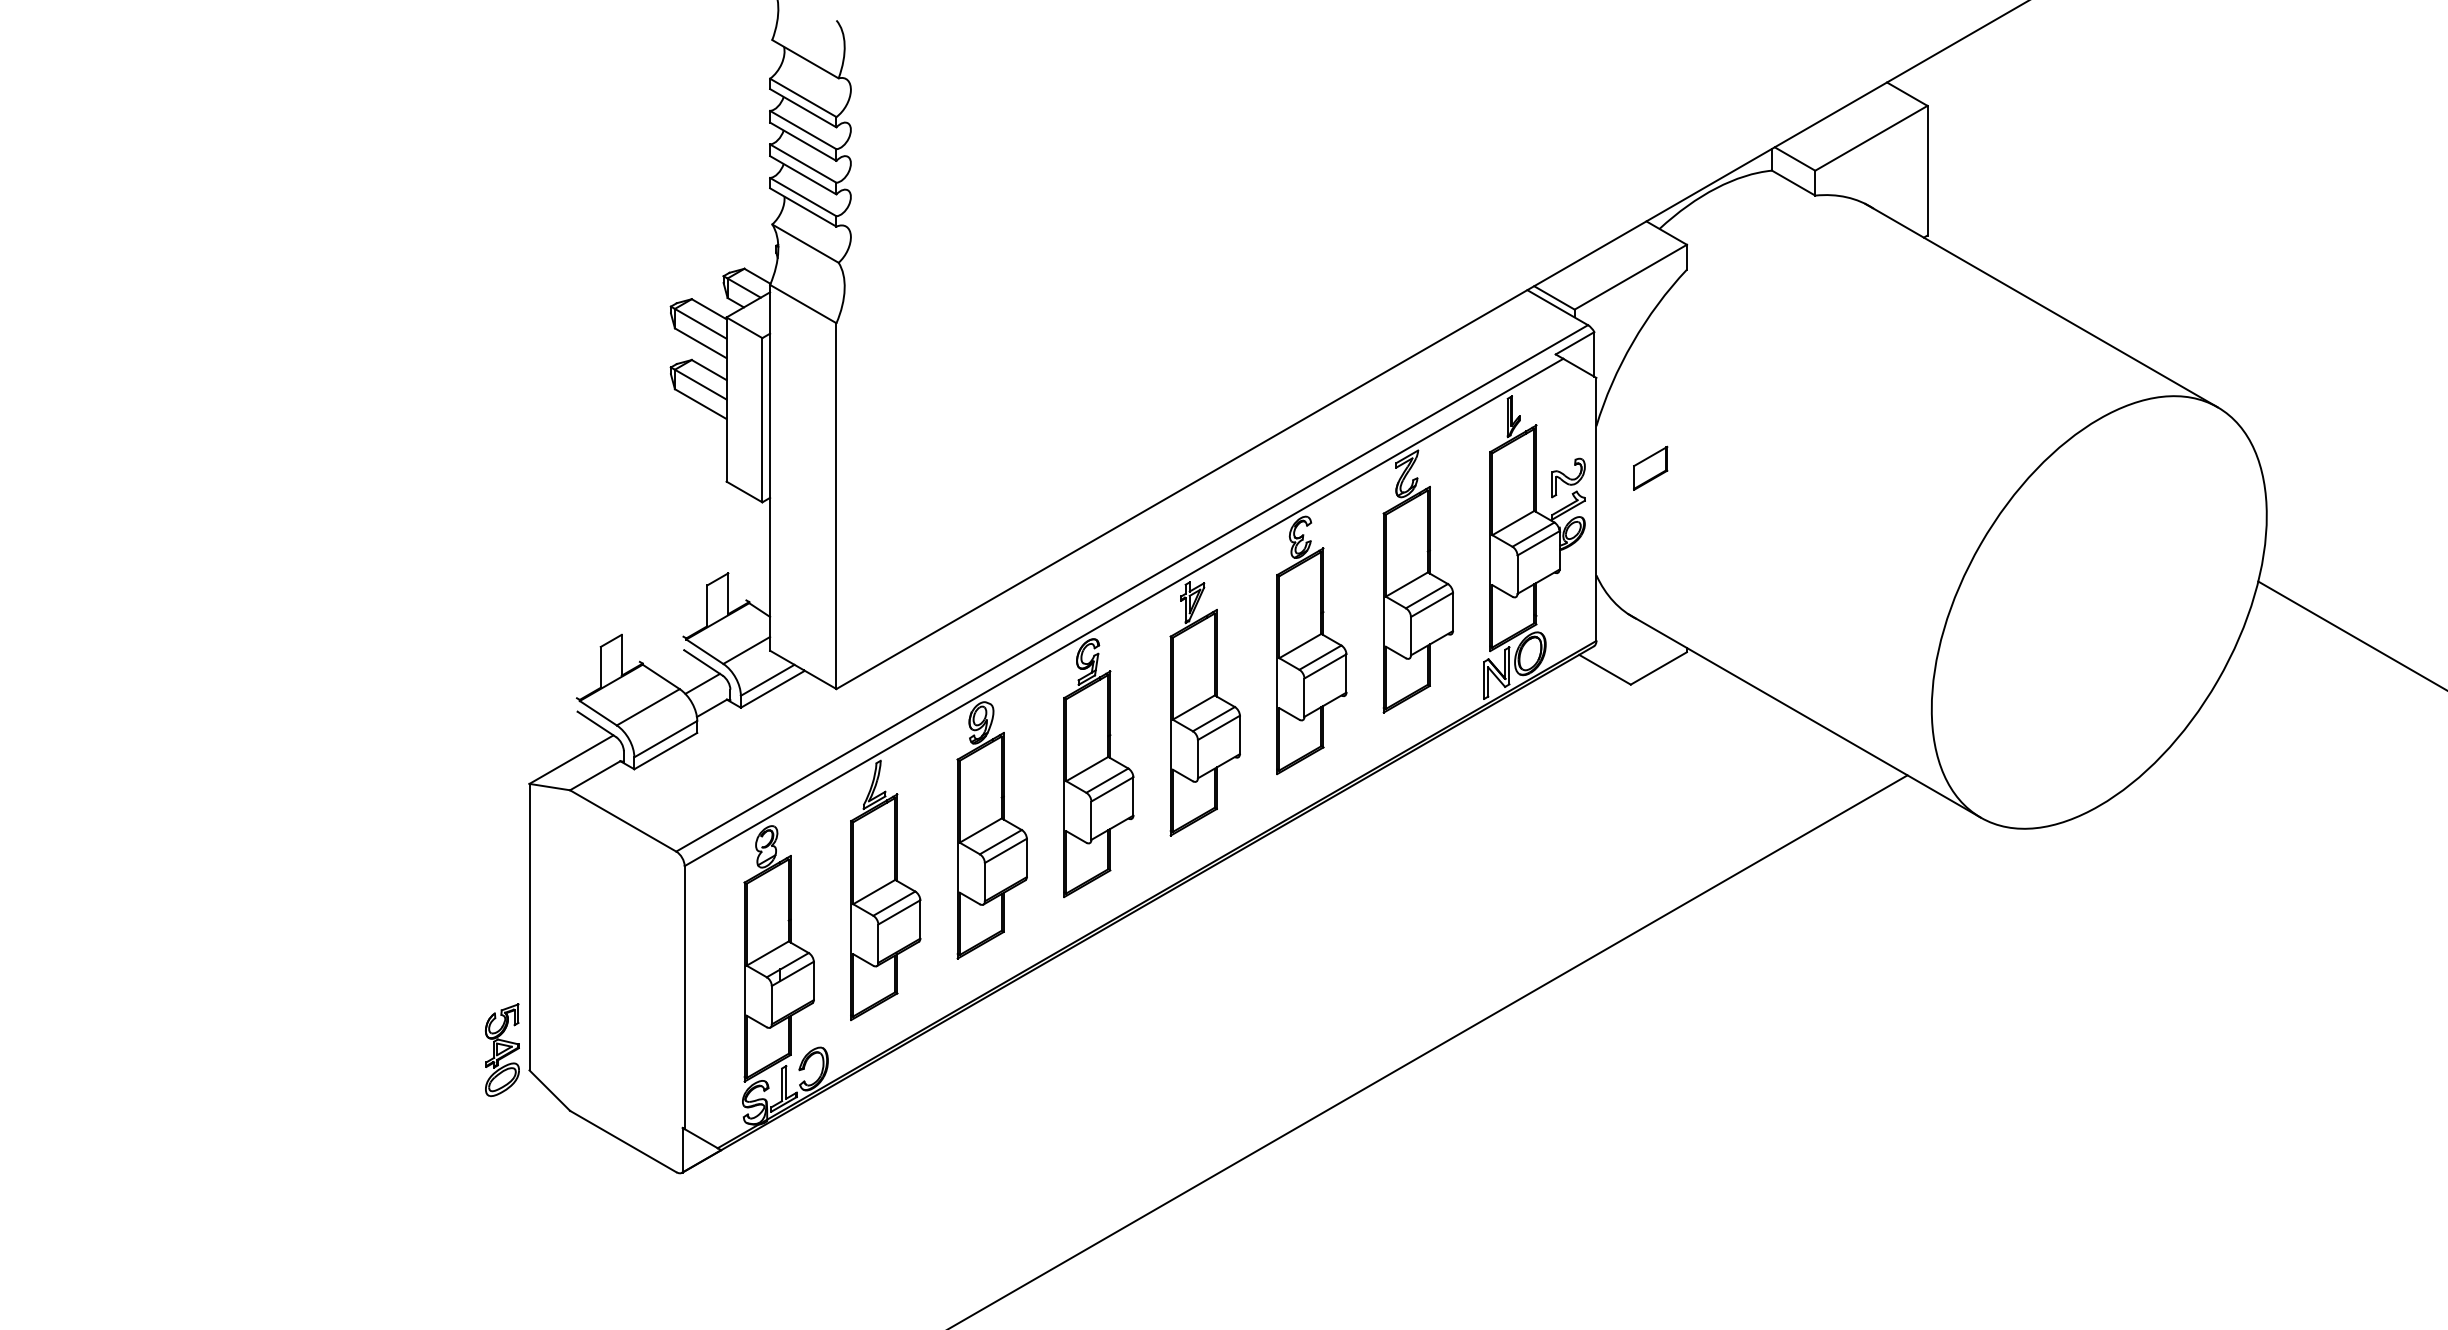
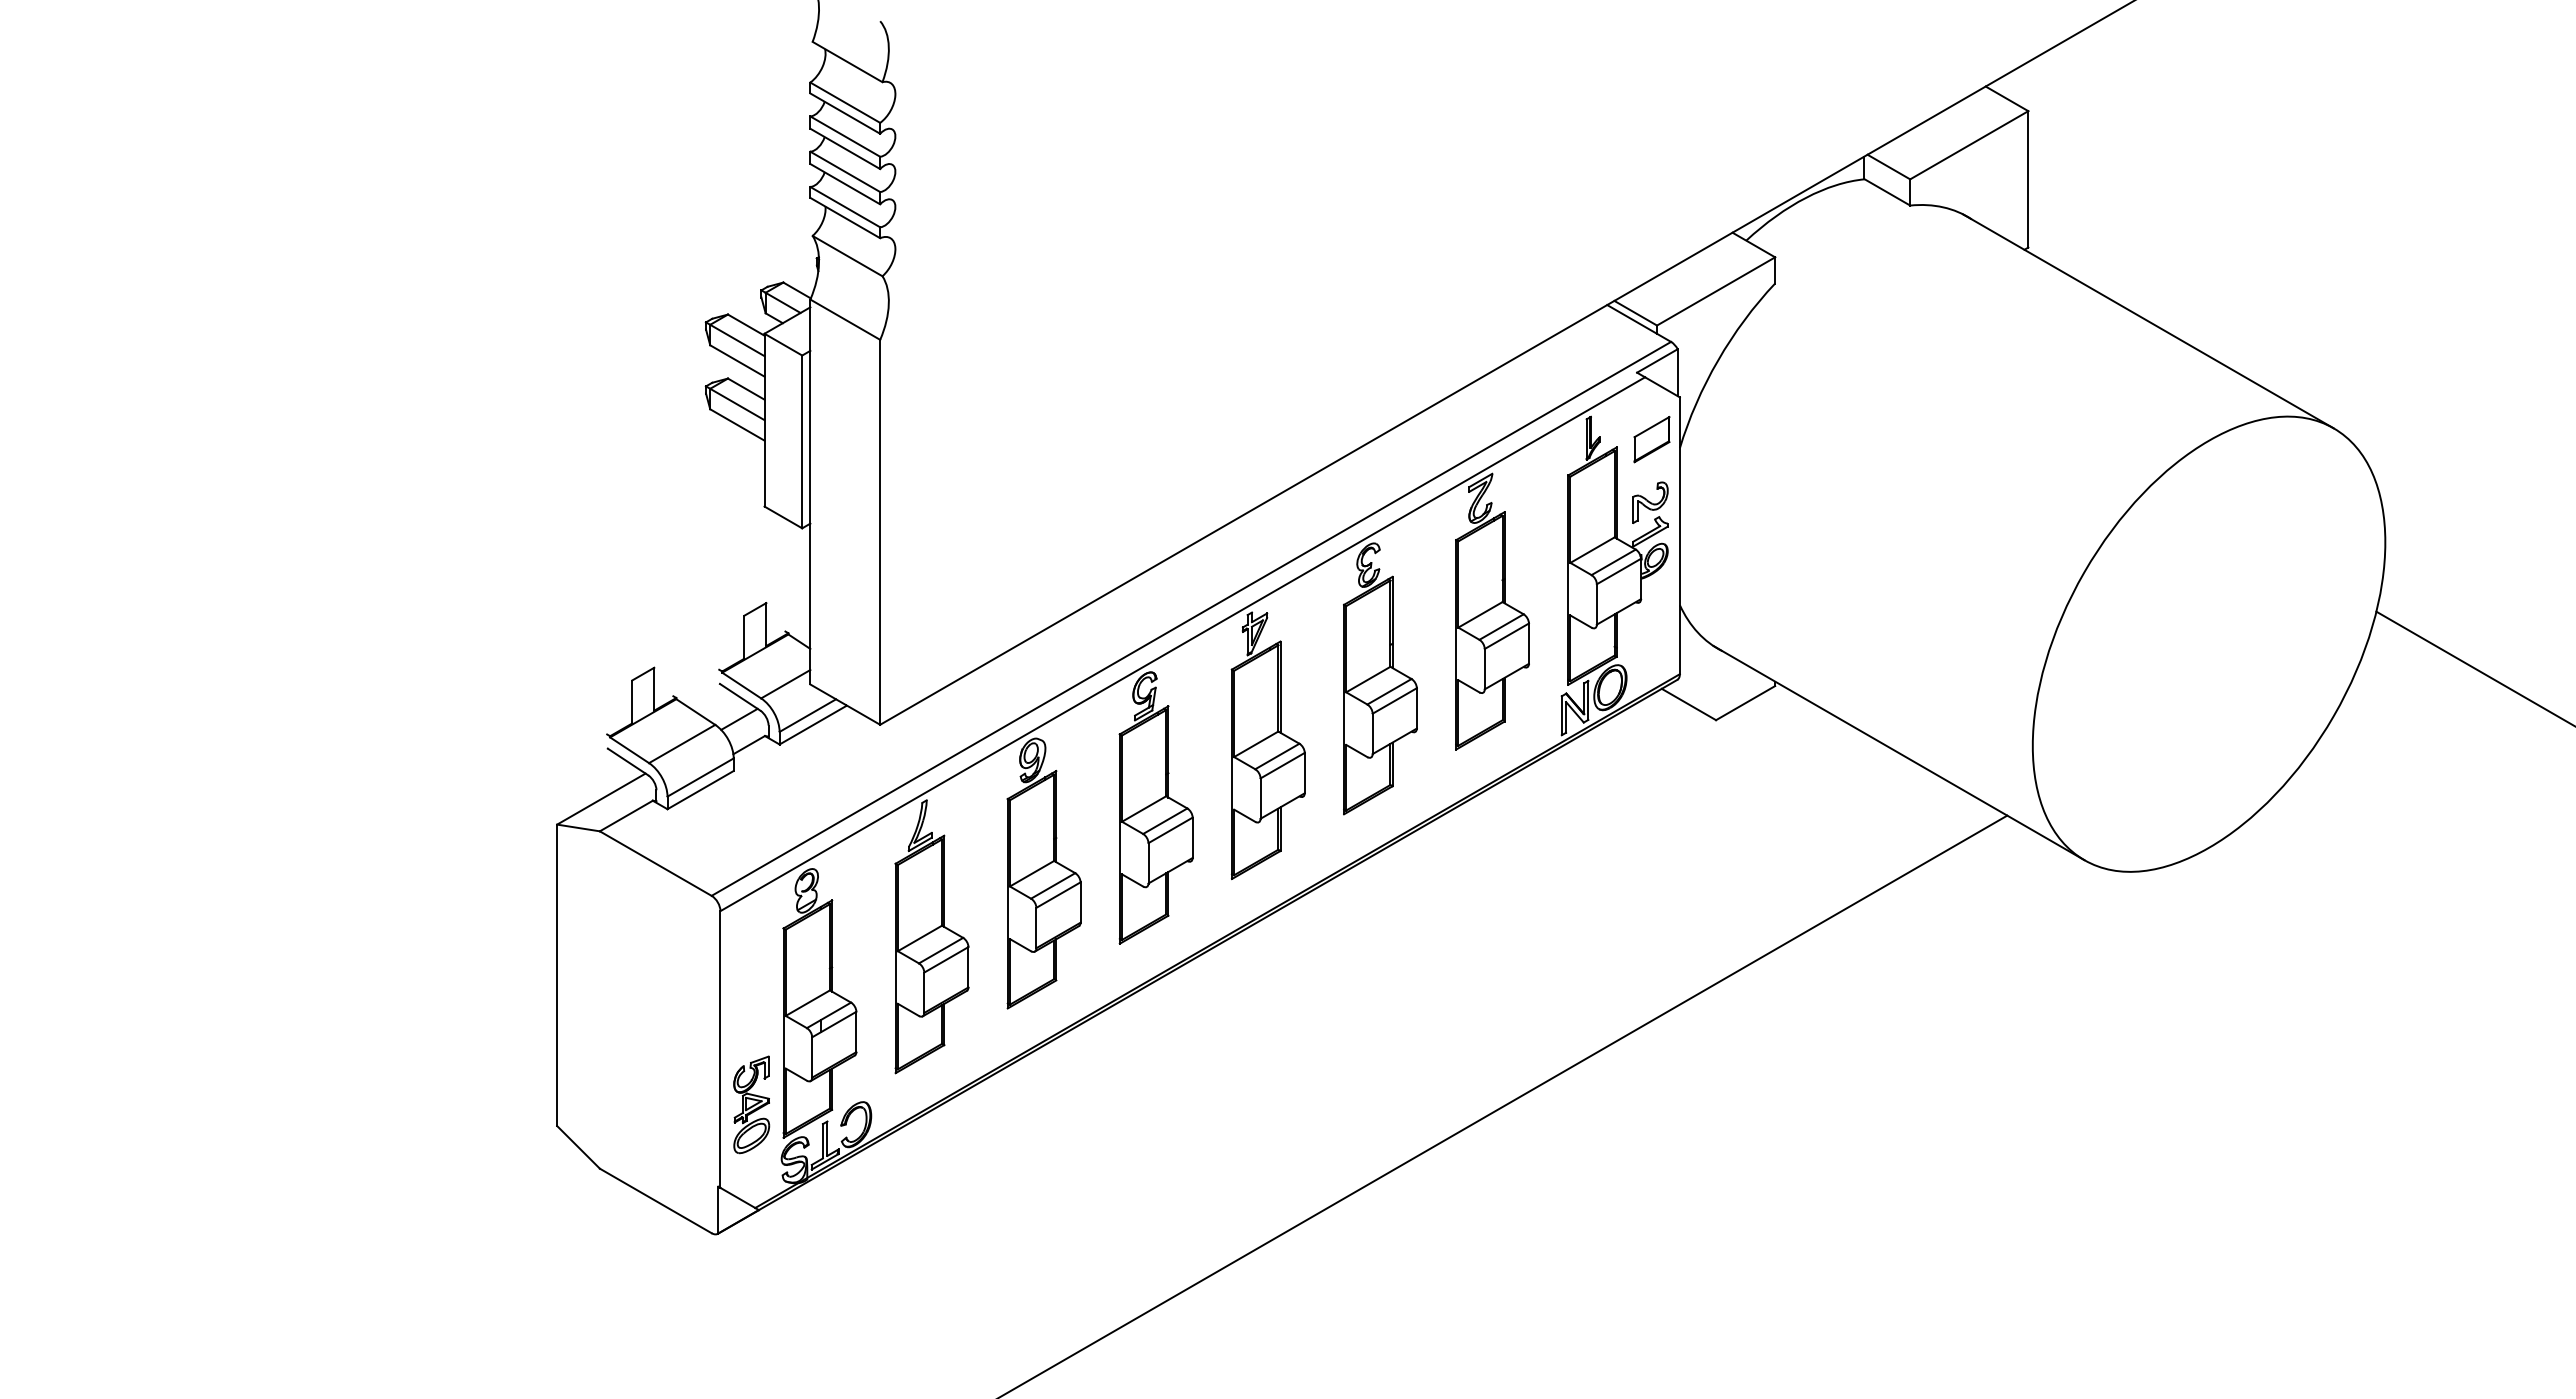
part: (1650, 468) -> (1651, 439), moved
part: (502, 1049) -> (751, 1104), moved

